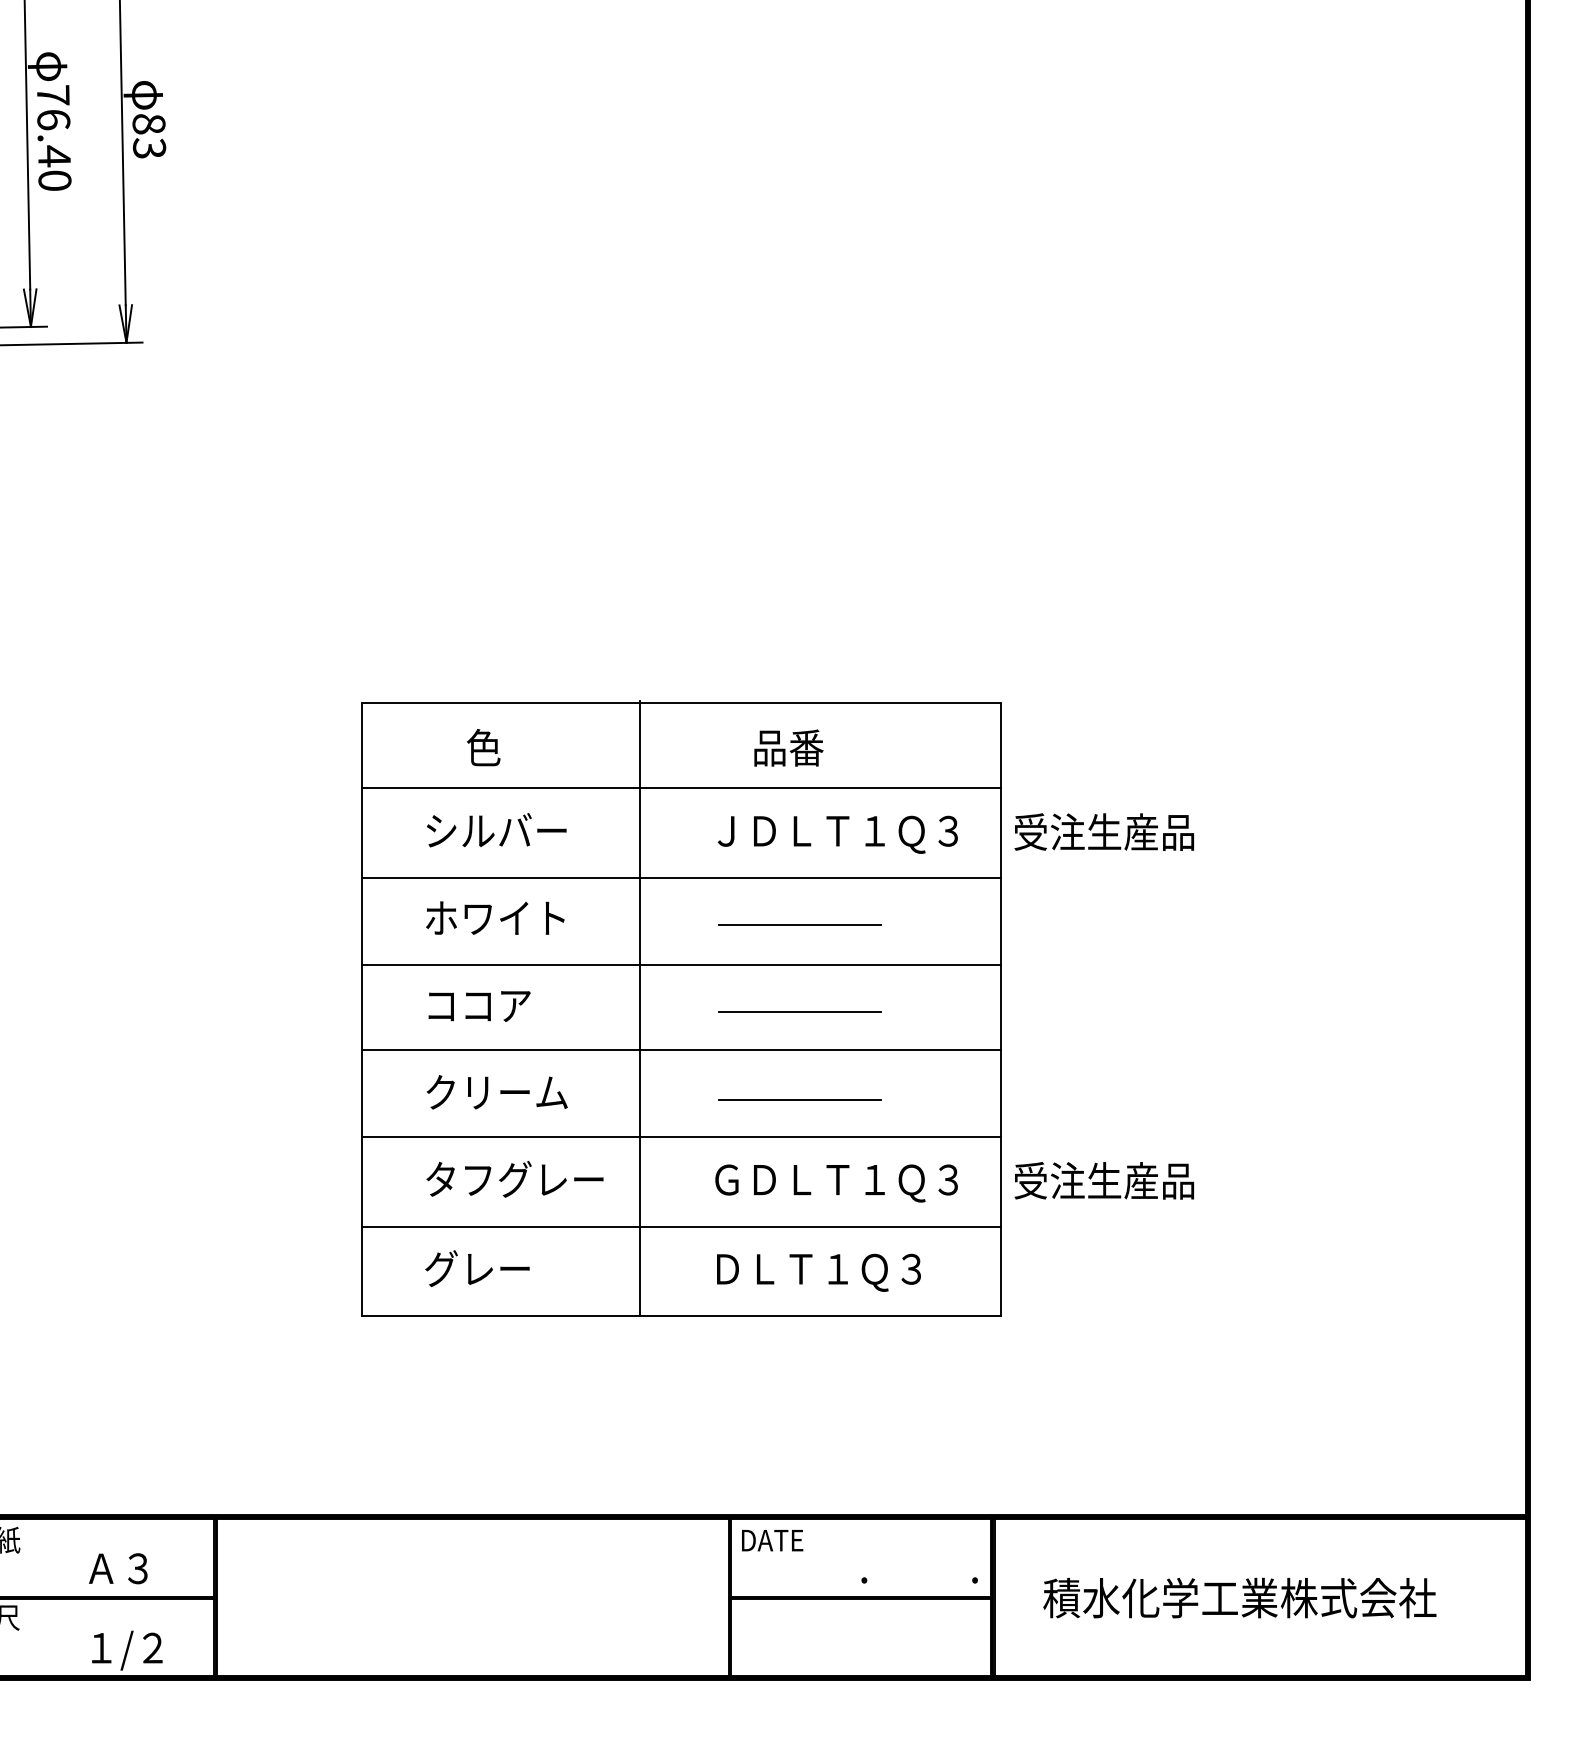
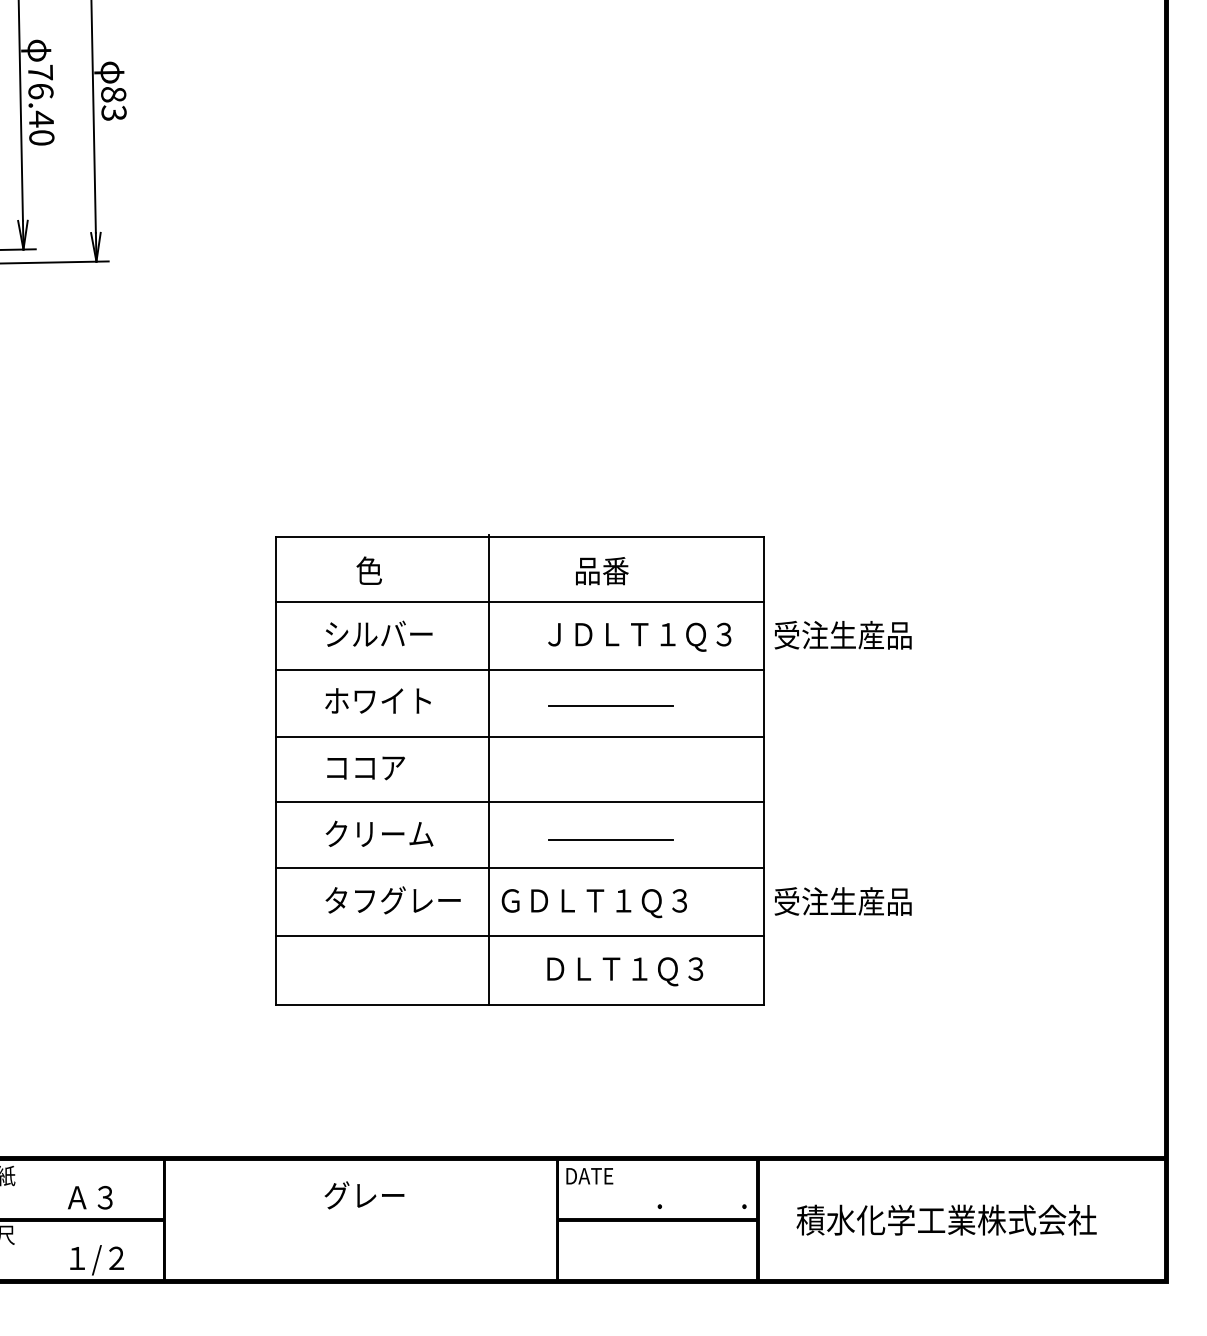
line: (799, 1011) -> (610, 772), removed
text: (836, 1183) -> (594, 903), moved
text: (477, 1268) -> (364, 1195), moved

